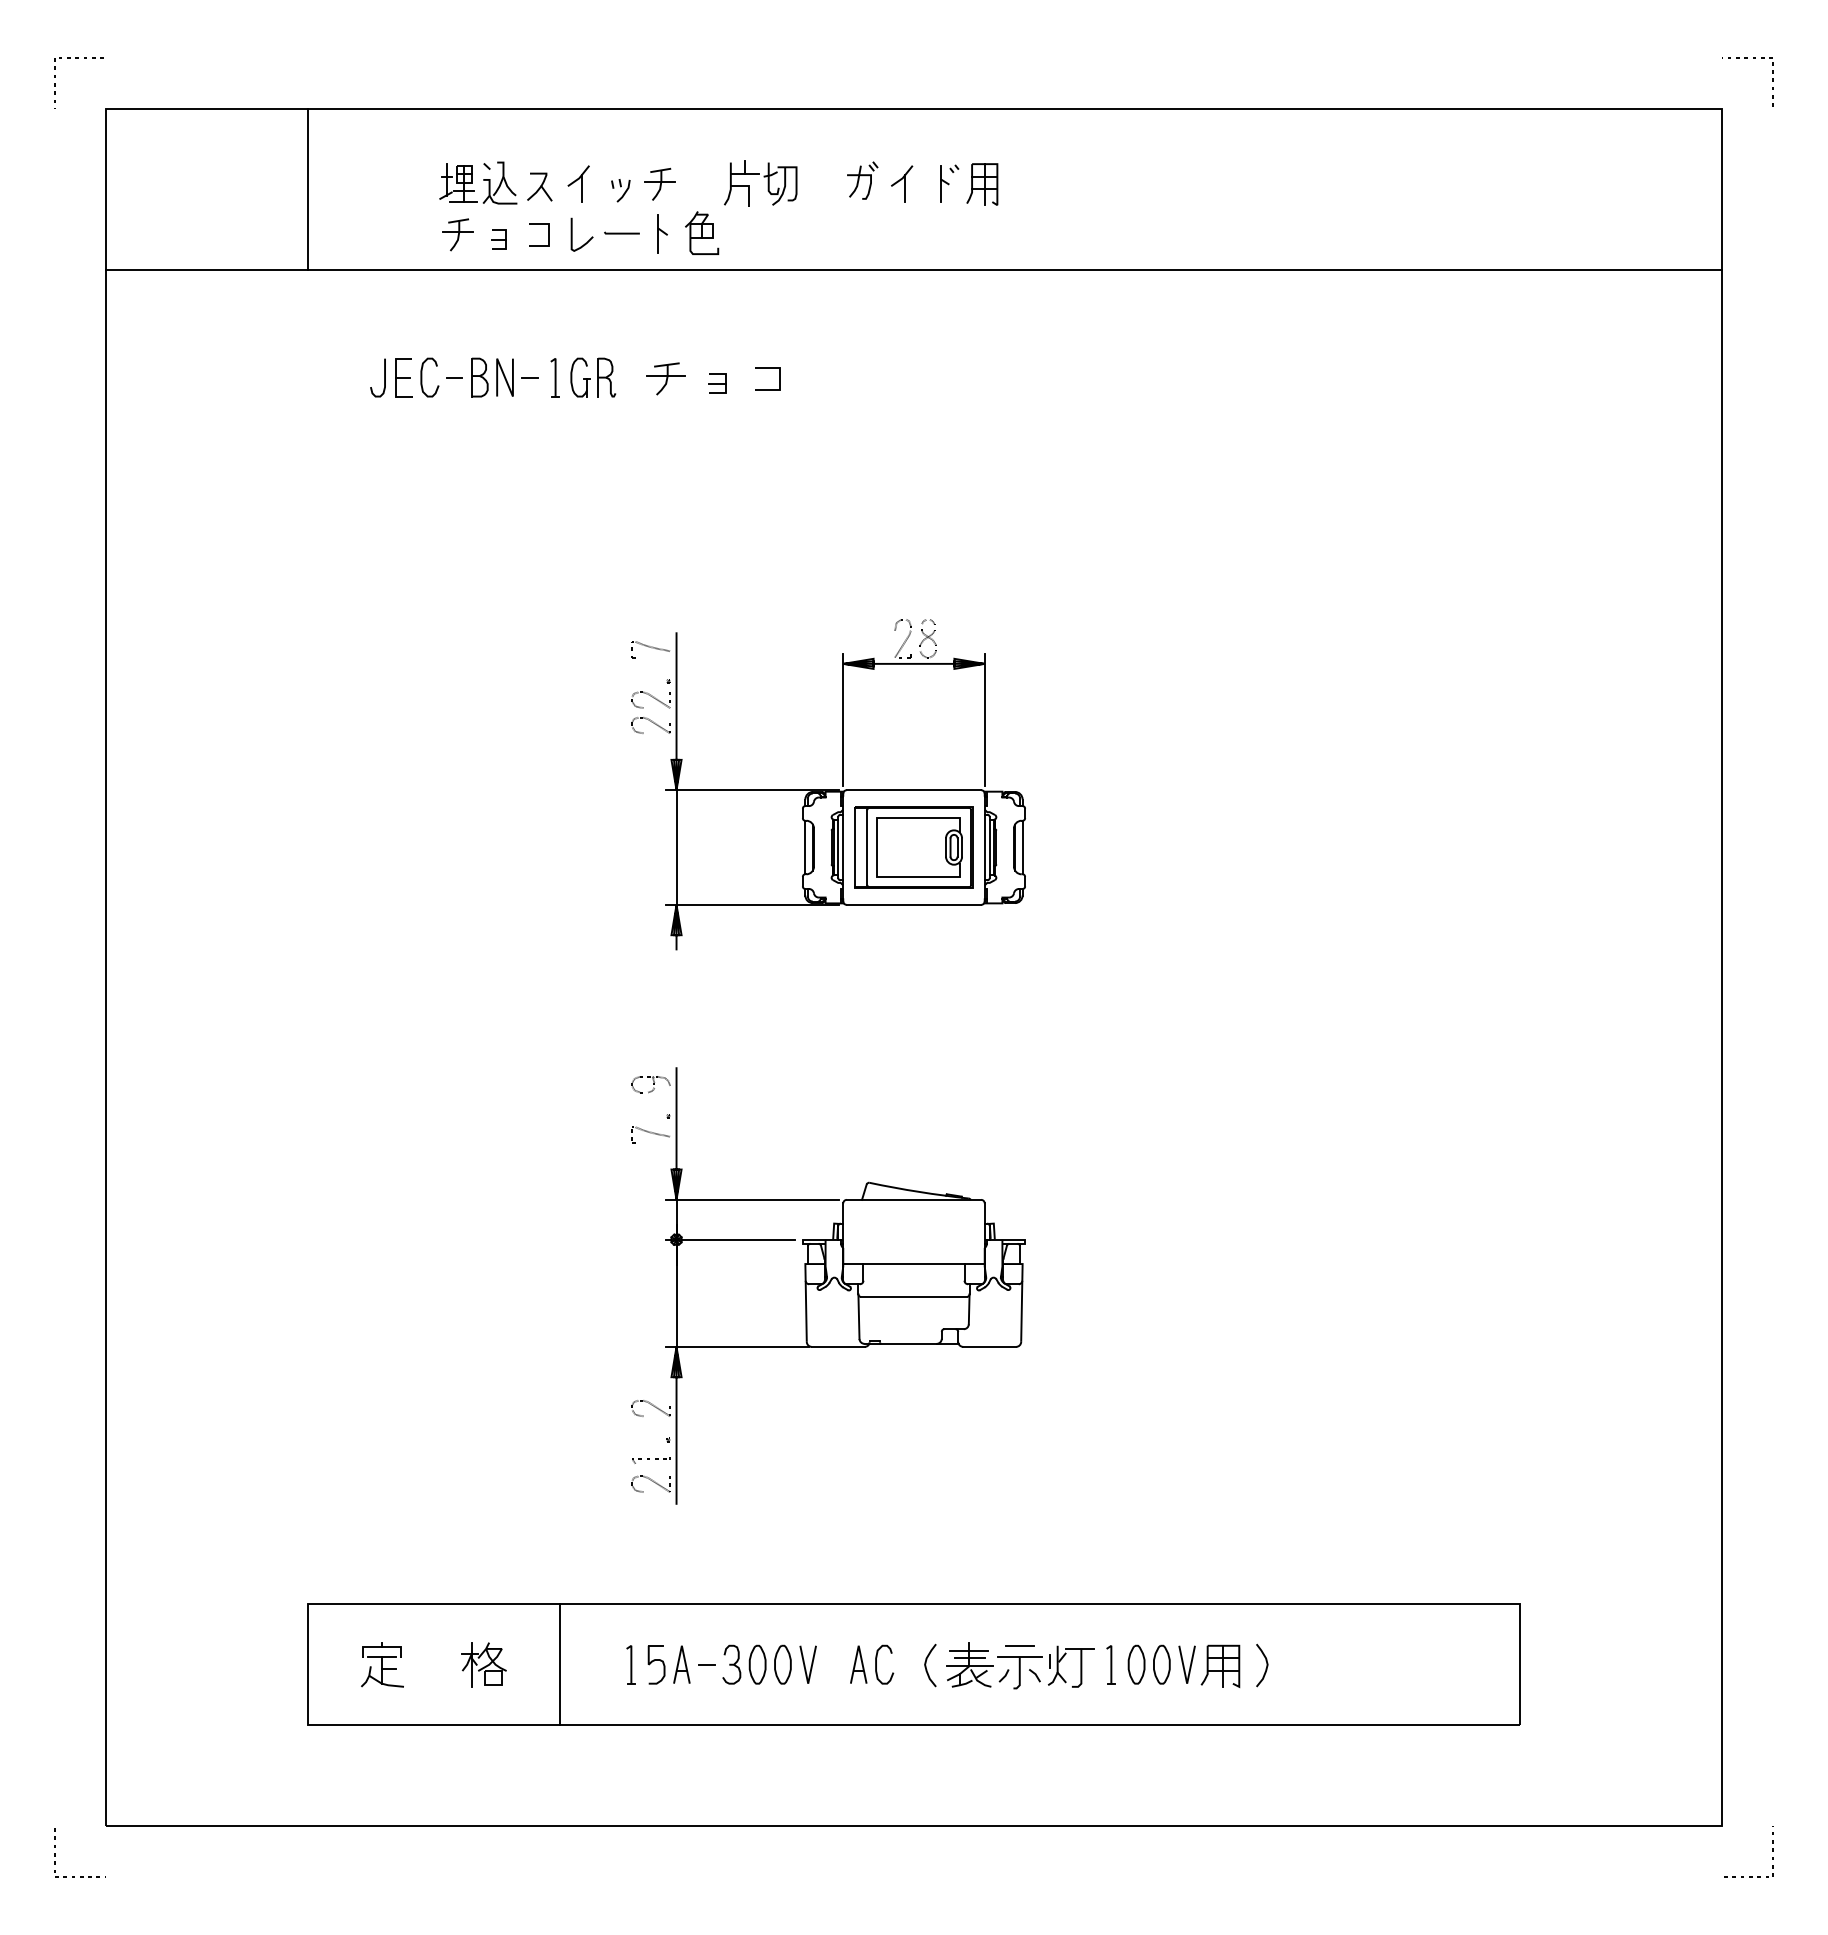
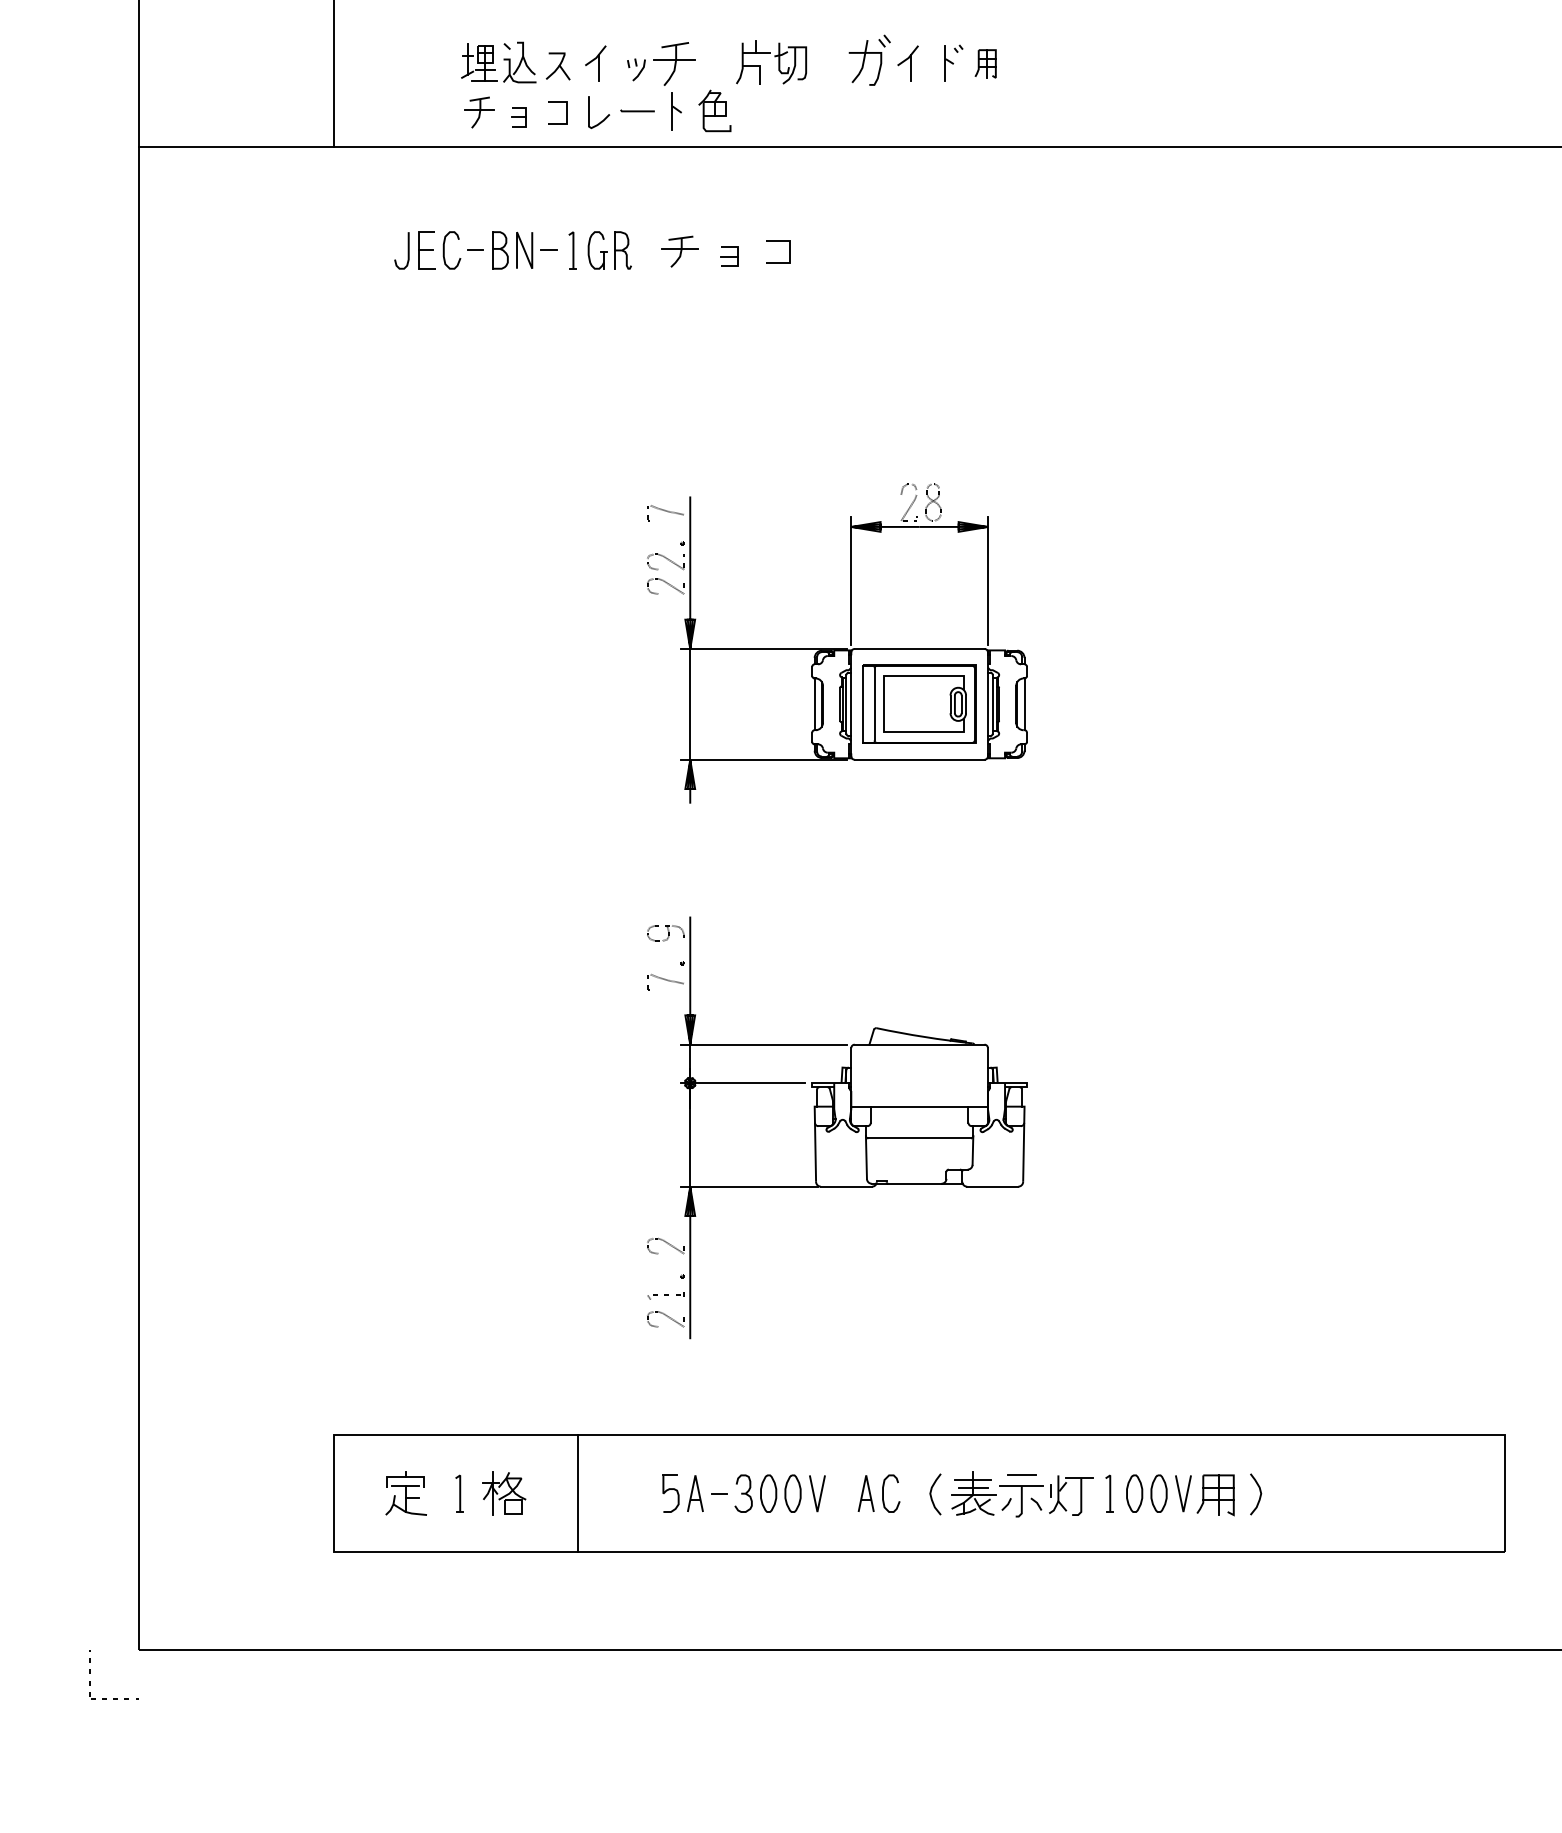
part: (862, 180) -> (869, 60), size x1.4
part: (659, 183) -> (673, 62), size x1.4
part: (982, 184) -> (985, 63), size x0.7
part: (630, 1664) -> (459, 1493), moved

